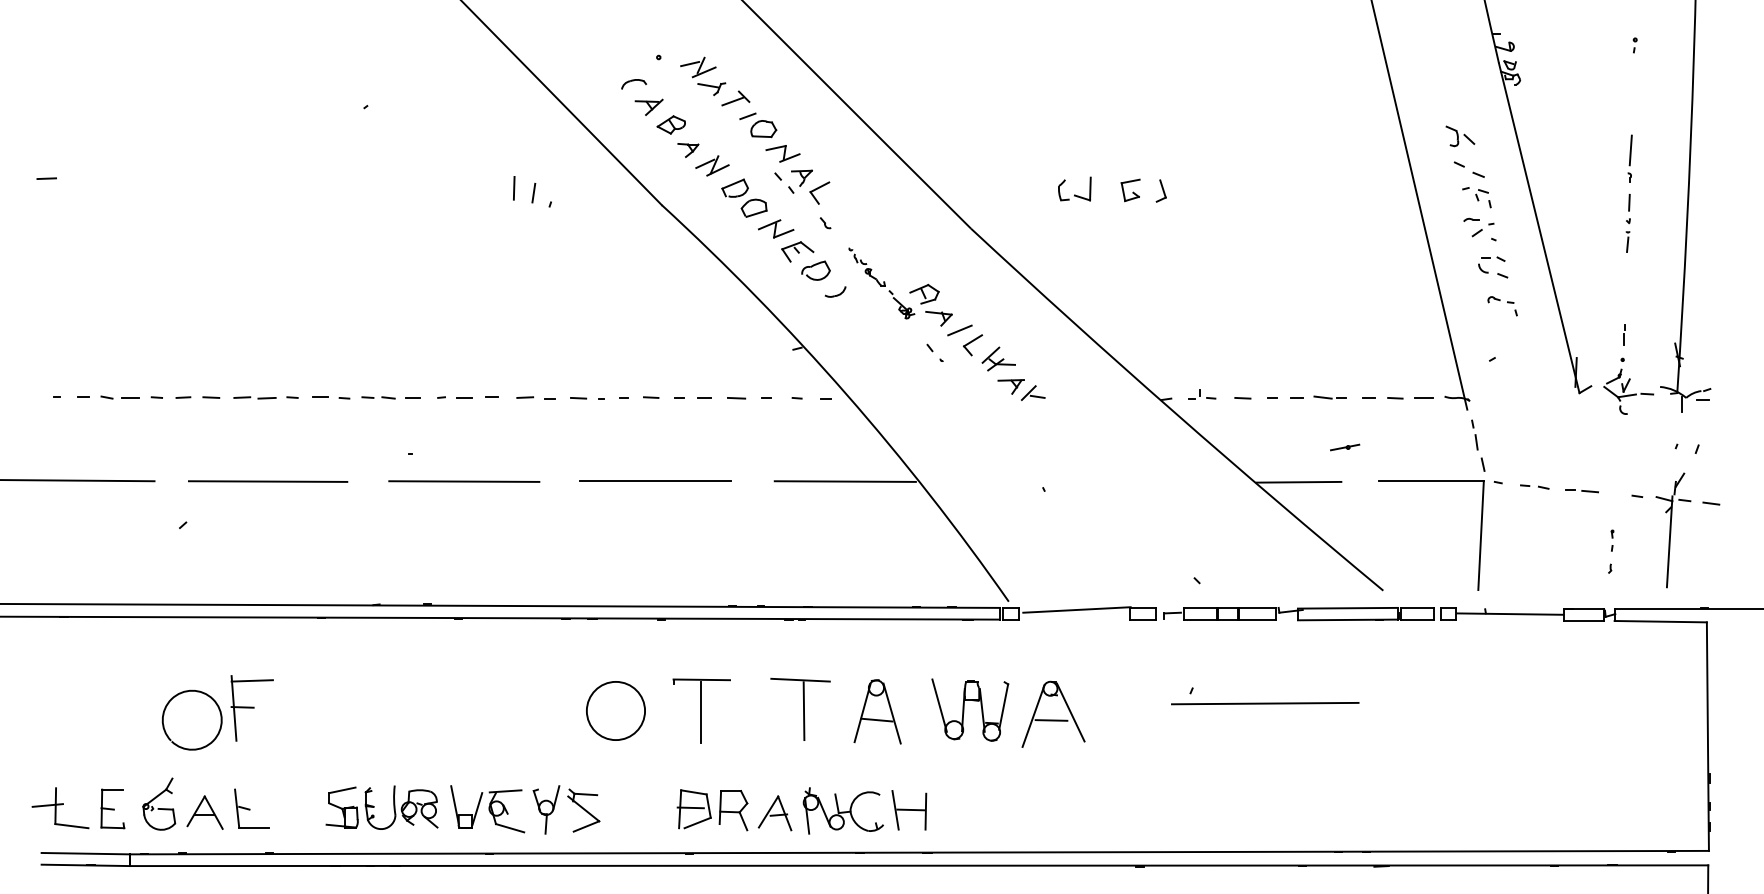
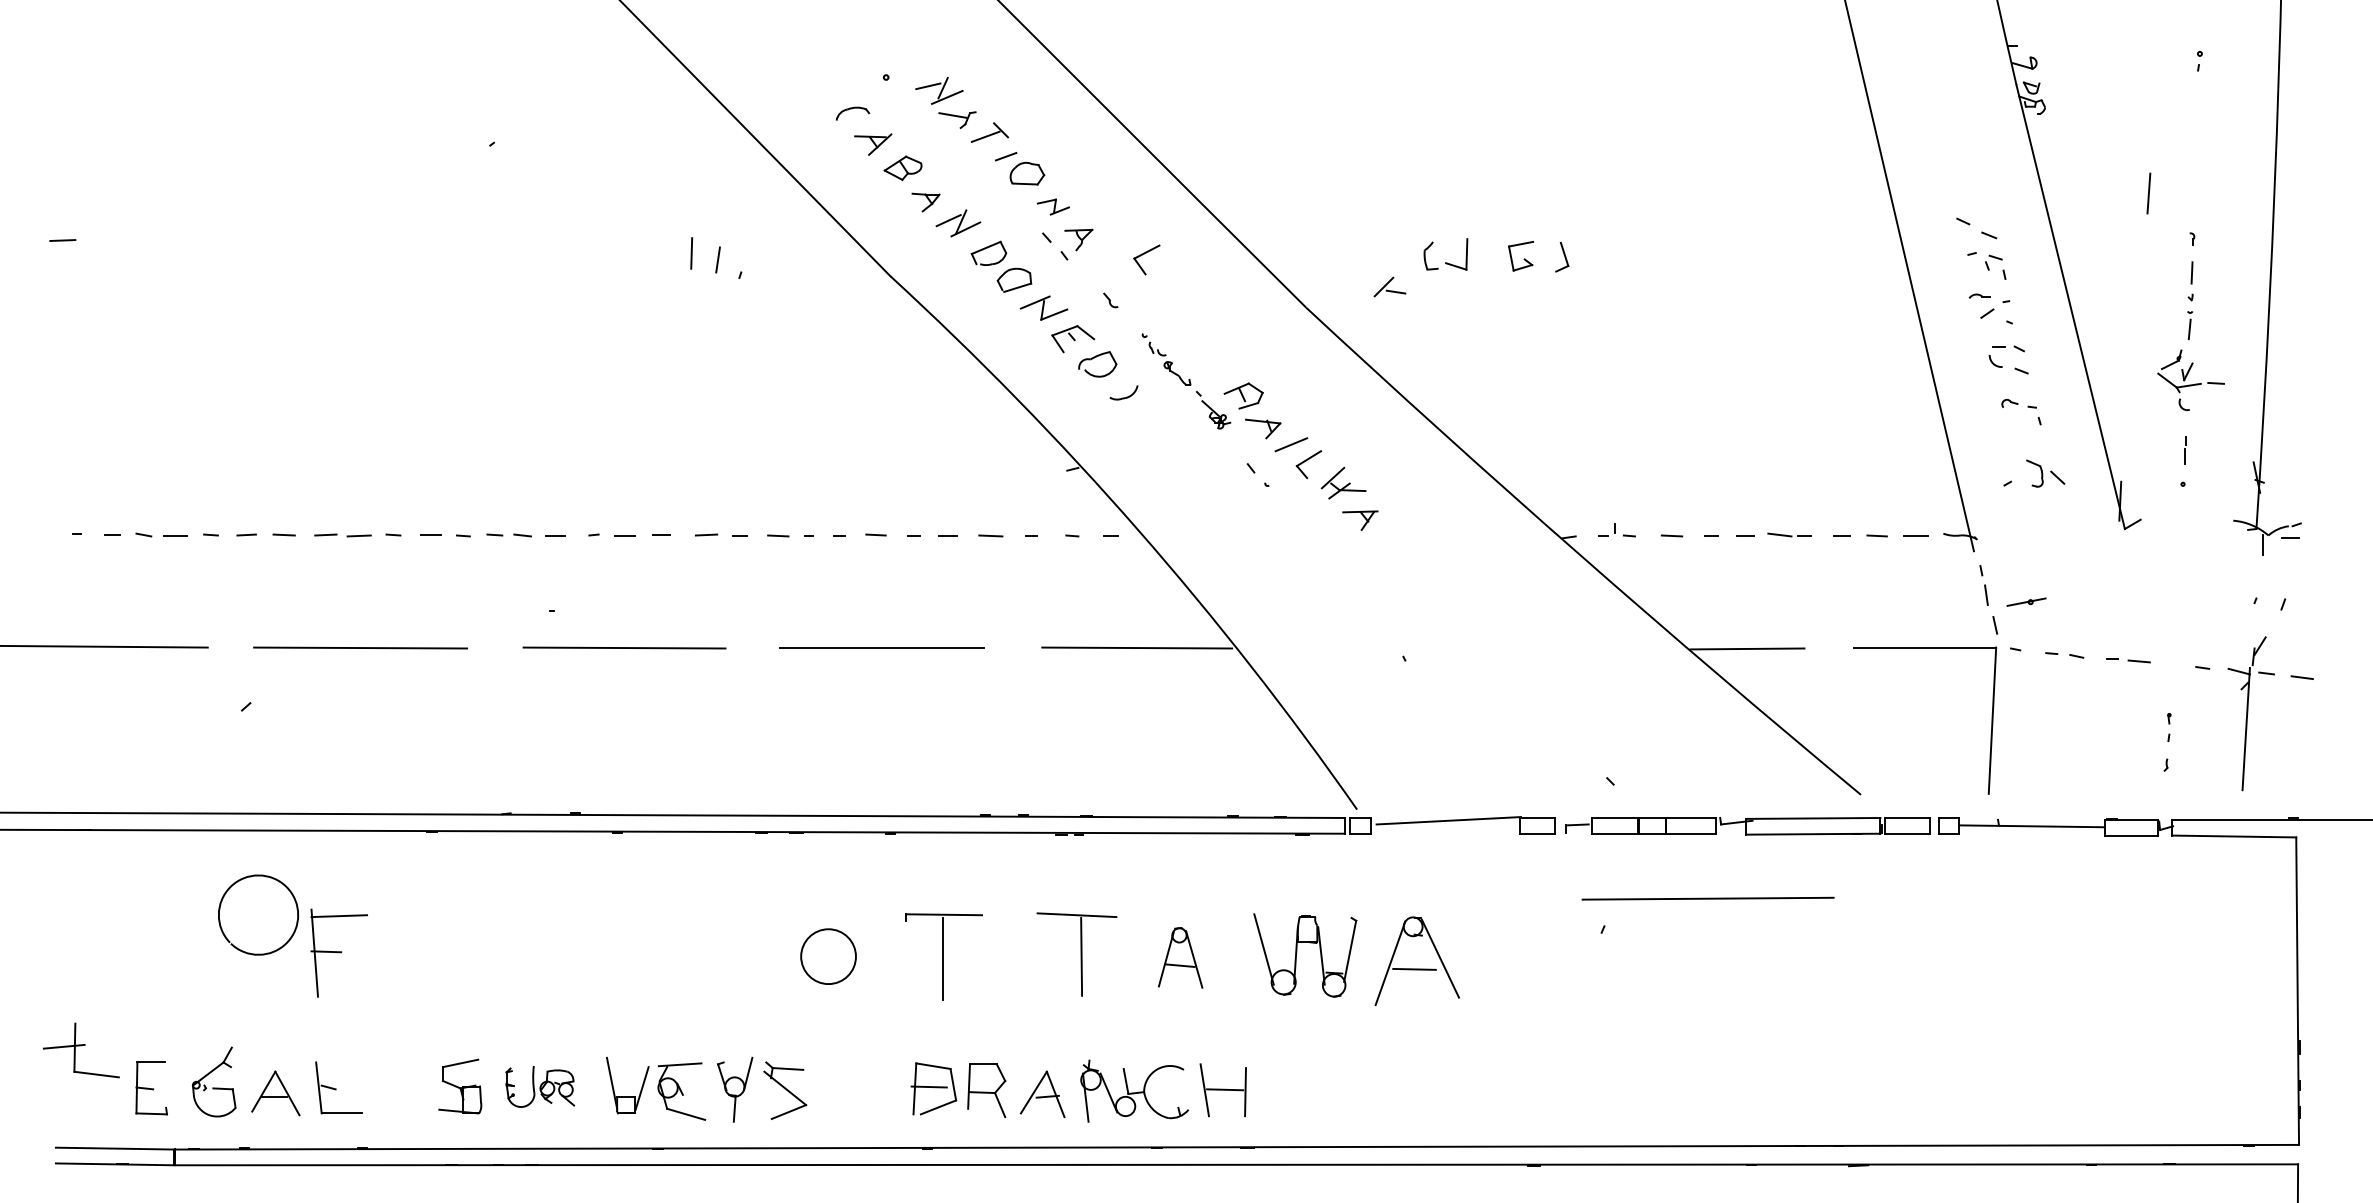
part: (1460, 136) -> (2045, 473), moved
line: (1630, 150) -> (2148, 193), moved
part: (783, 153) -> (1053, 206), size x0.7
part: (819, 192) -> (1146, 259), moved
part: (1628, 391) -> (2190, 379), moved
part: (1032, 392) -> (1389, 286), moved
part: (1345, 447) -> (2026, 601), moved
arc: (187, 692) -> (251, 877), moved
line: (1264, 703) -> (1707, 898), moved
circle: (615, 710) -> (828, 956), size x0.7
part: (877, 711) -> (1180, 957), size x0.7
part: (401, 807) -> (540, 1086), size x0.7
part: (60, 808) -> (81, 1050), moved

